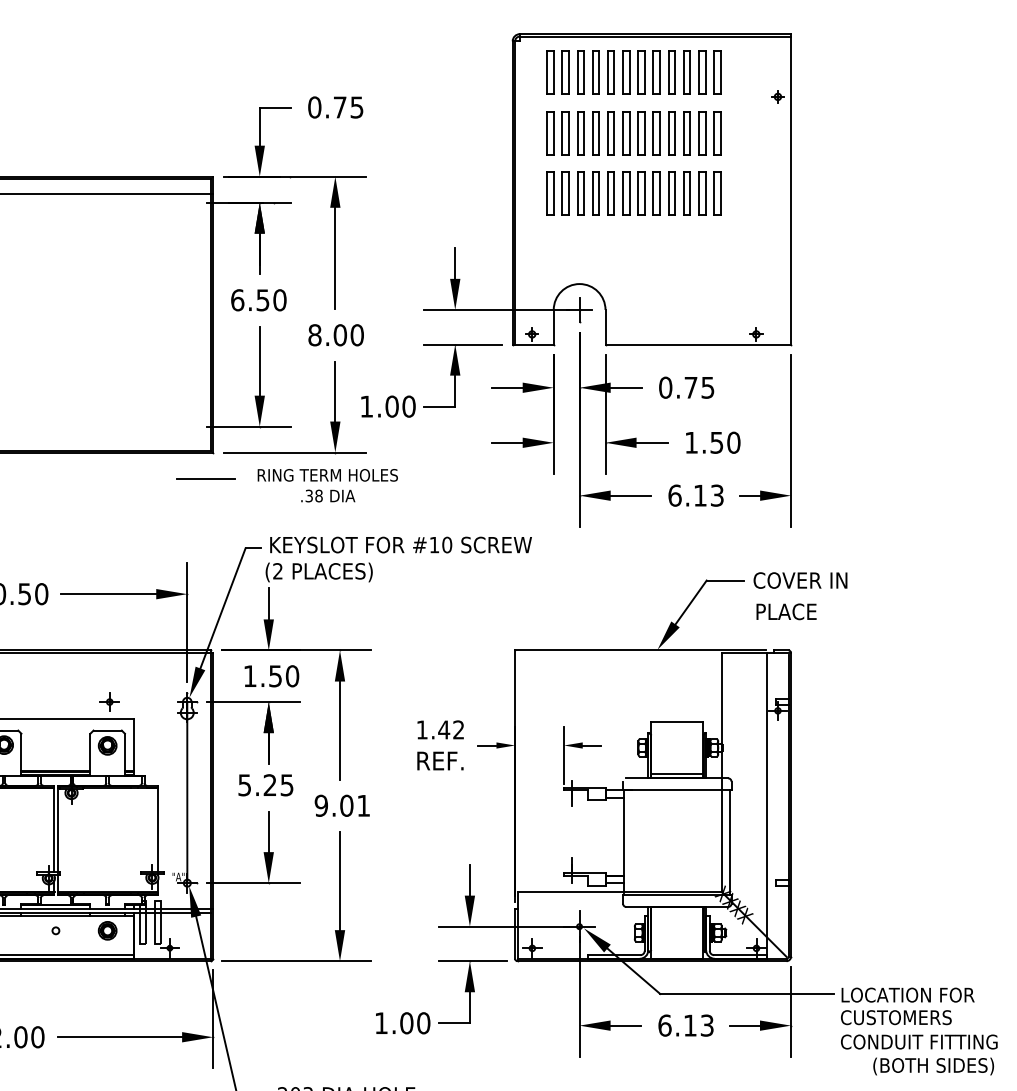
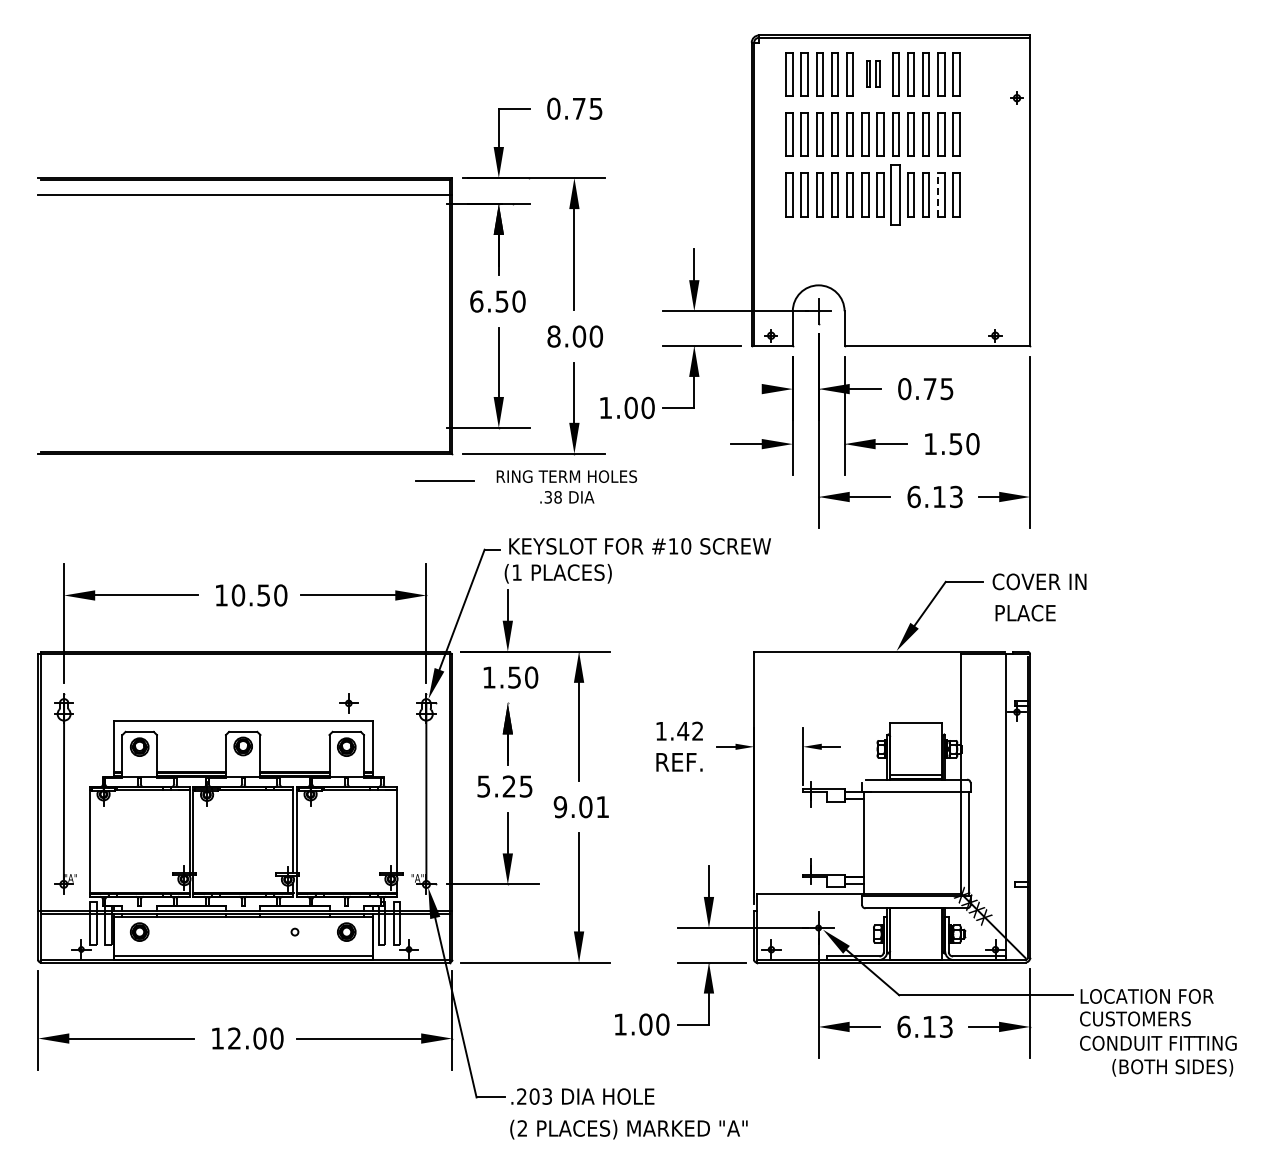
part: (633, 73) -> (872, 74), size x0.6
part: (656, 193) -> (895, 194), size x1.4
line: (699, 193) -> (938, 194), solid -> dashed
line: (506, 388) -> (745, 389), removed
text: (277, 571) -> (516, 572), (2 -> (1
line: (253, 702) -> (492, 703), removed

